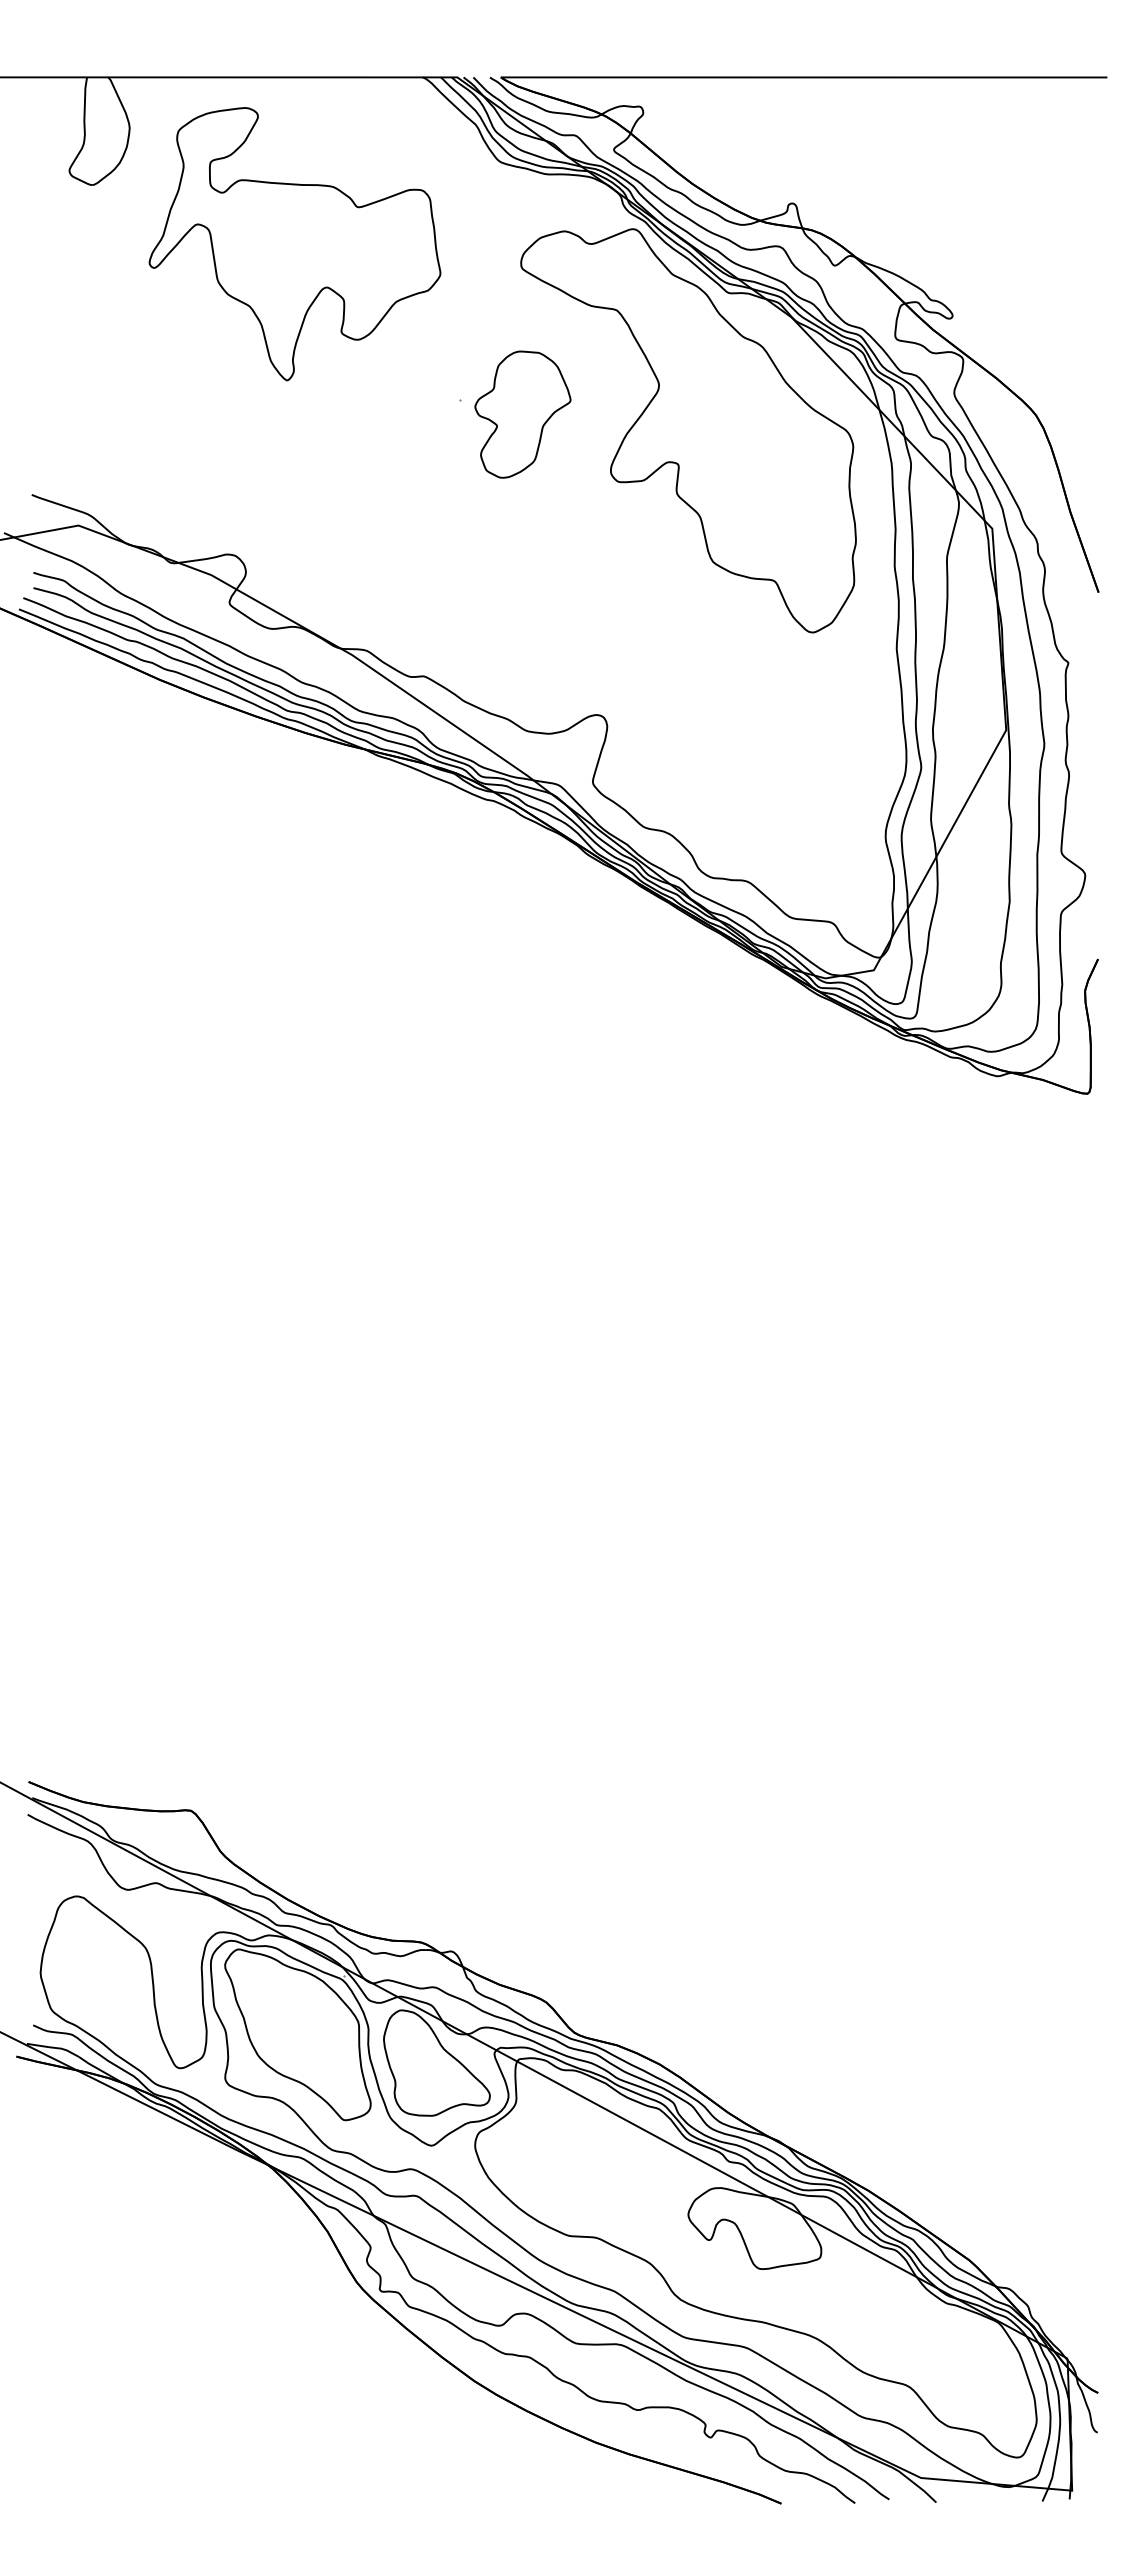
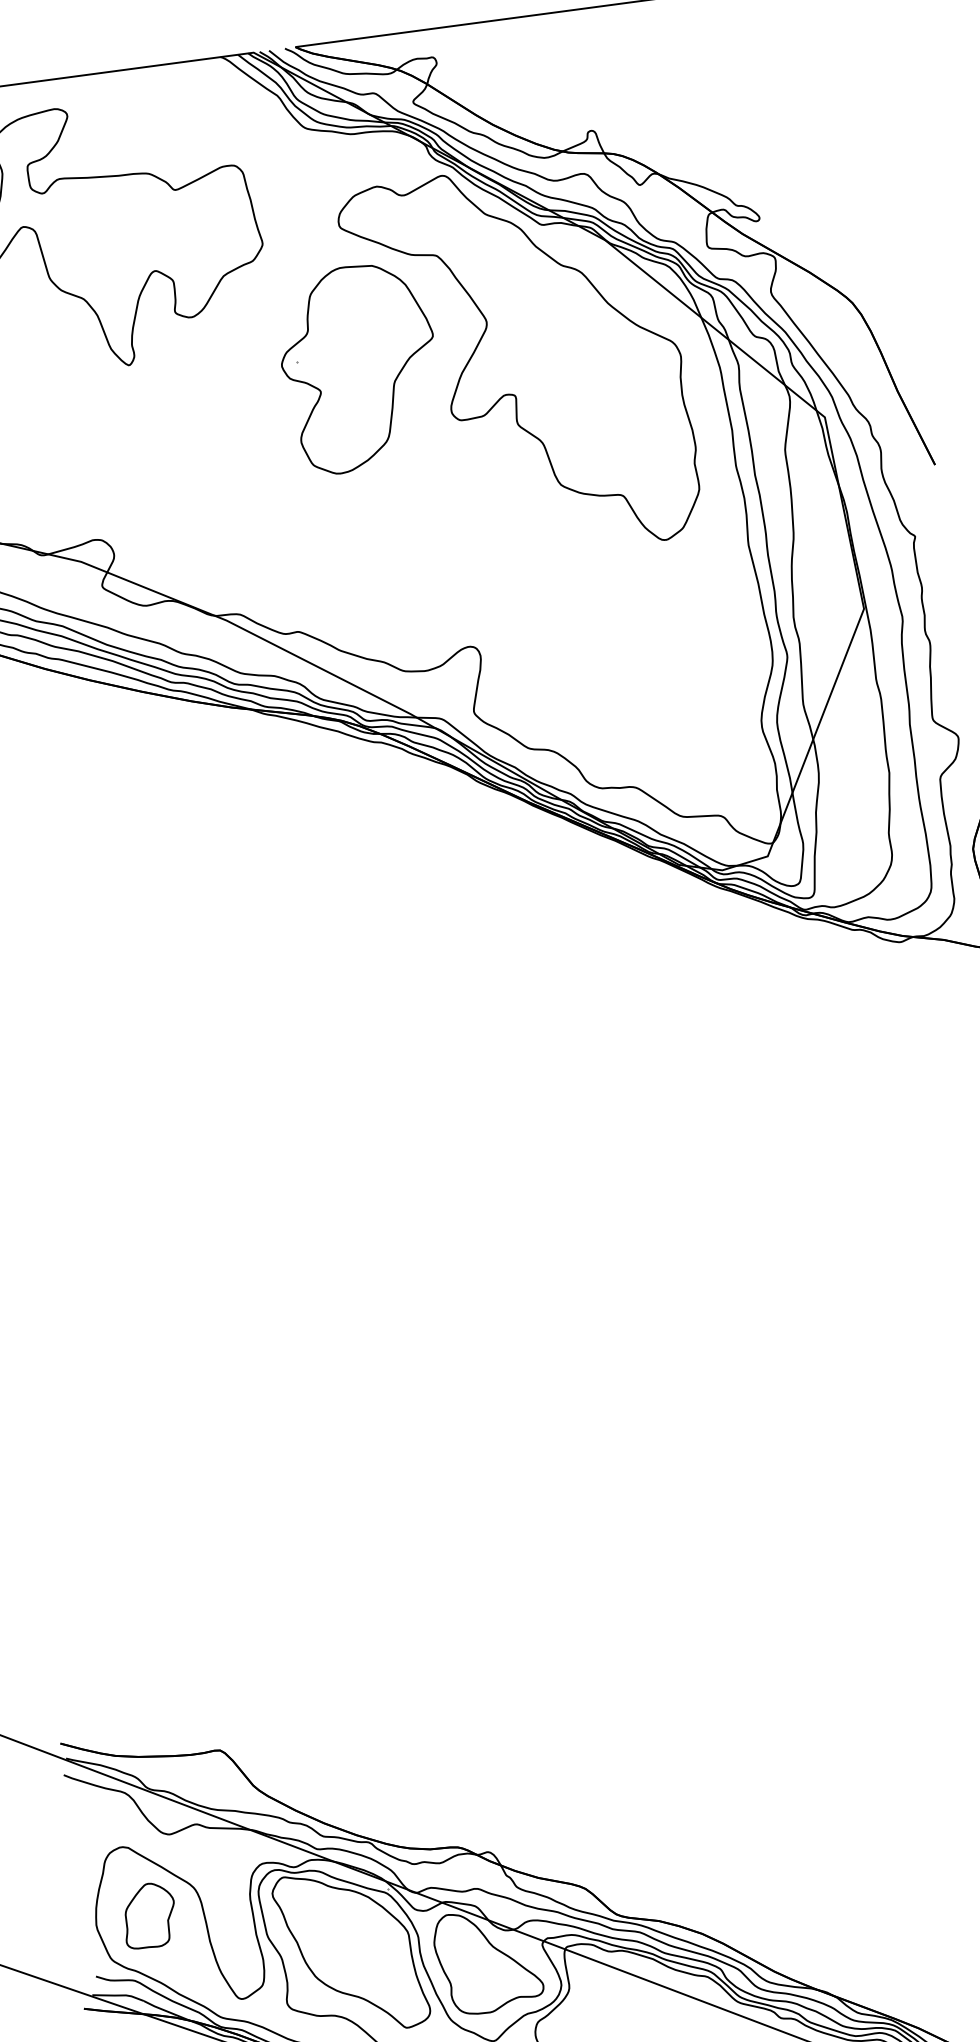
part: (522, 414) -> (359, 367), size x1.67
part: (95, 1969) -> (148, 1915), added

